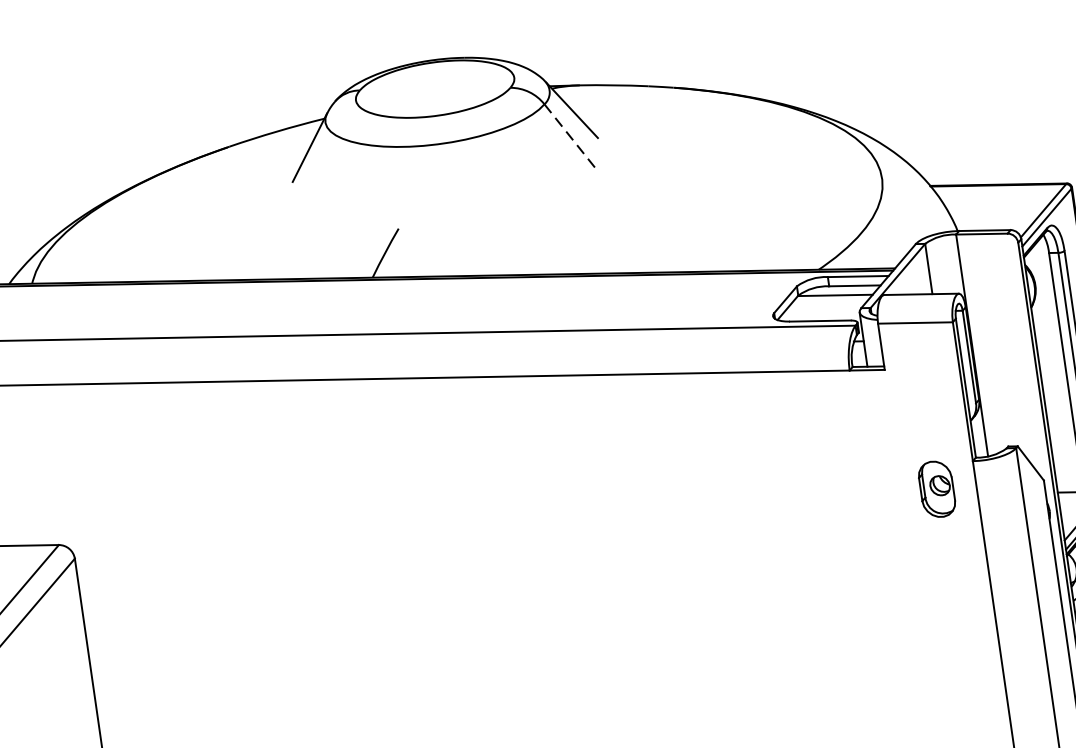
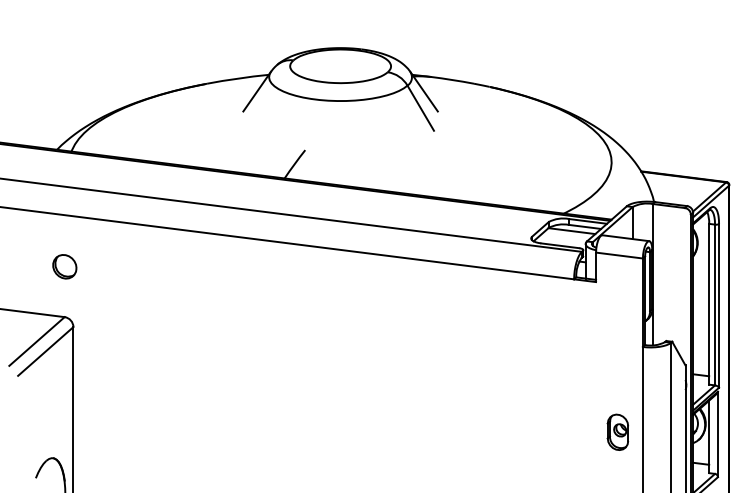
line: (571, 137) -> (421, 108), dashed -> solid
part: (47, 465) -> (64, 266), added
part: (936, 488) -> (617, 431), moved

